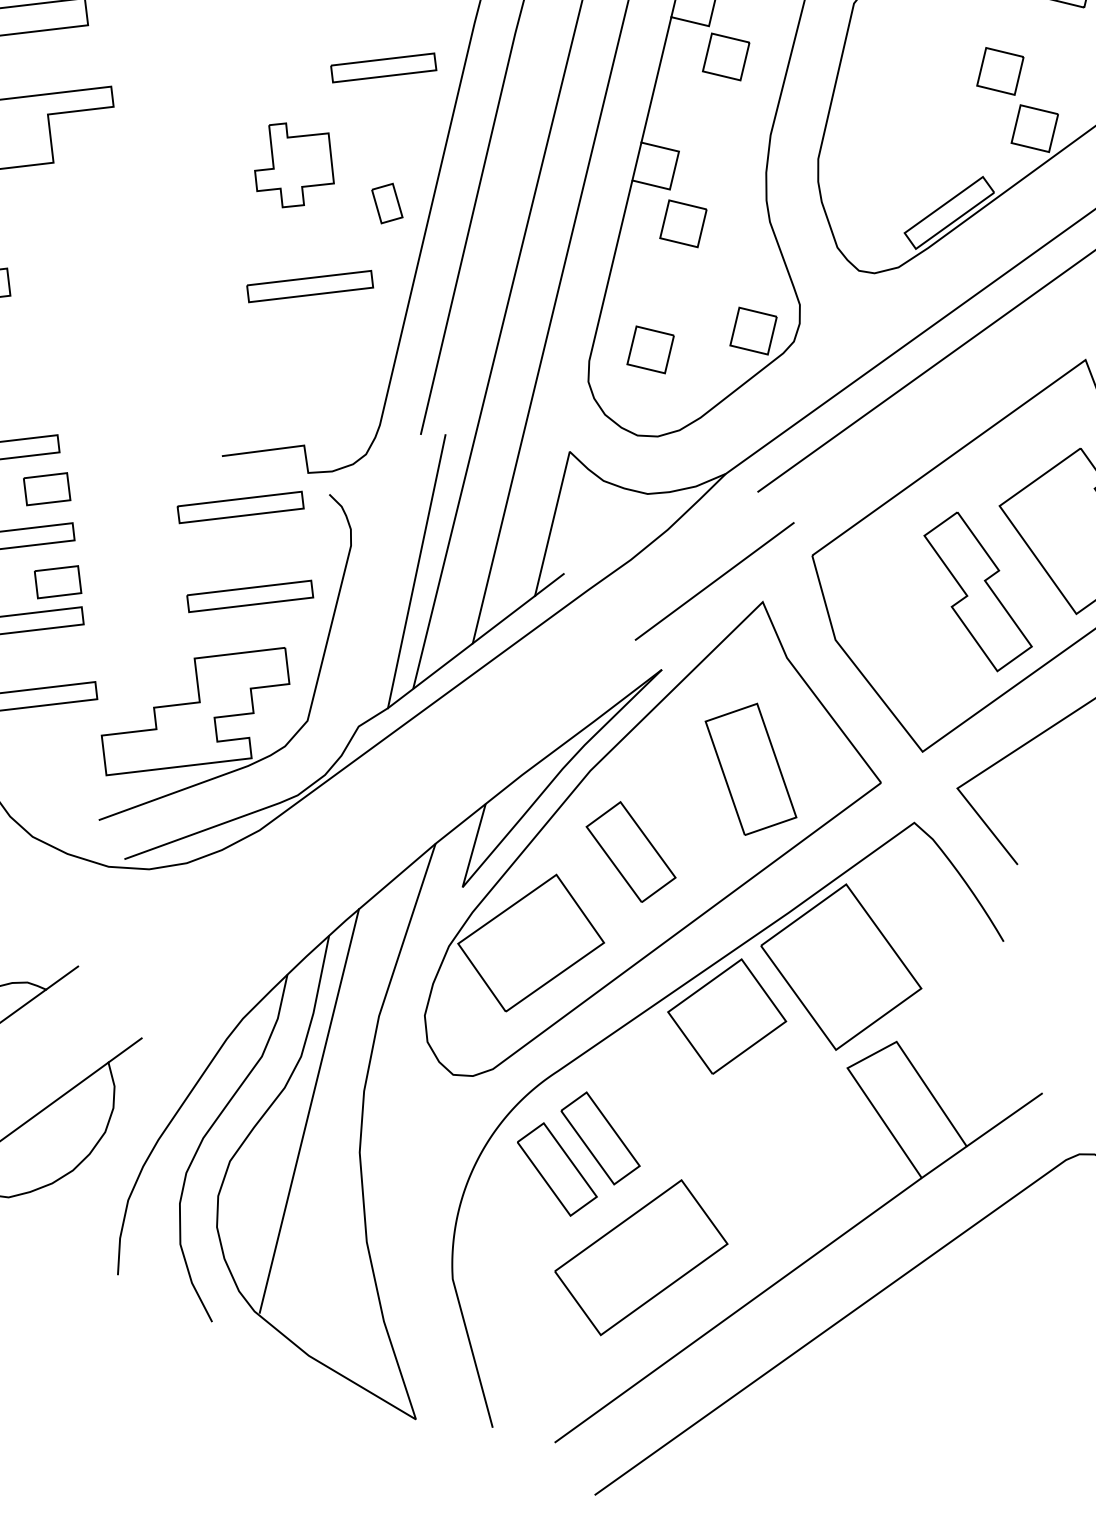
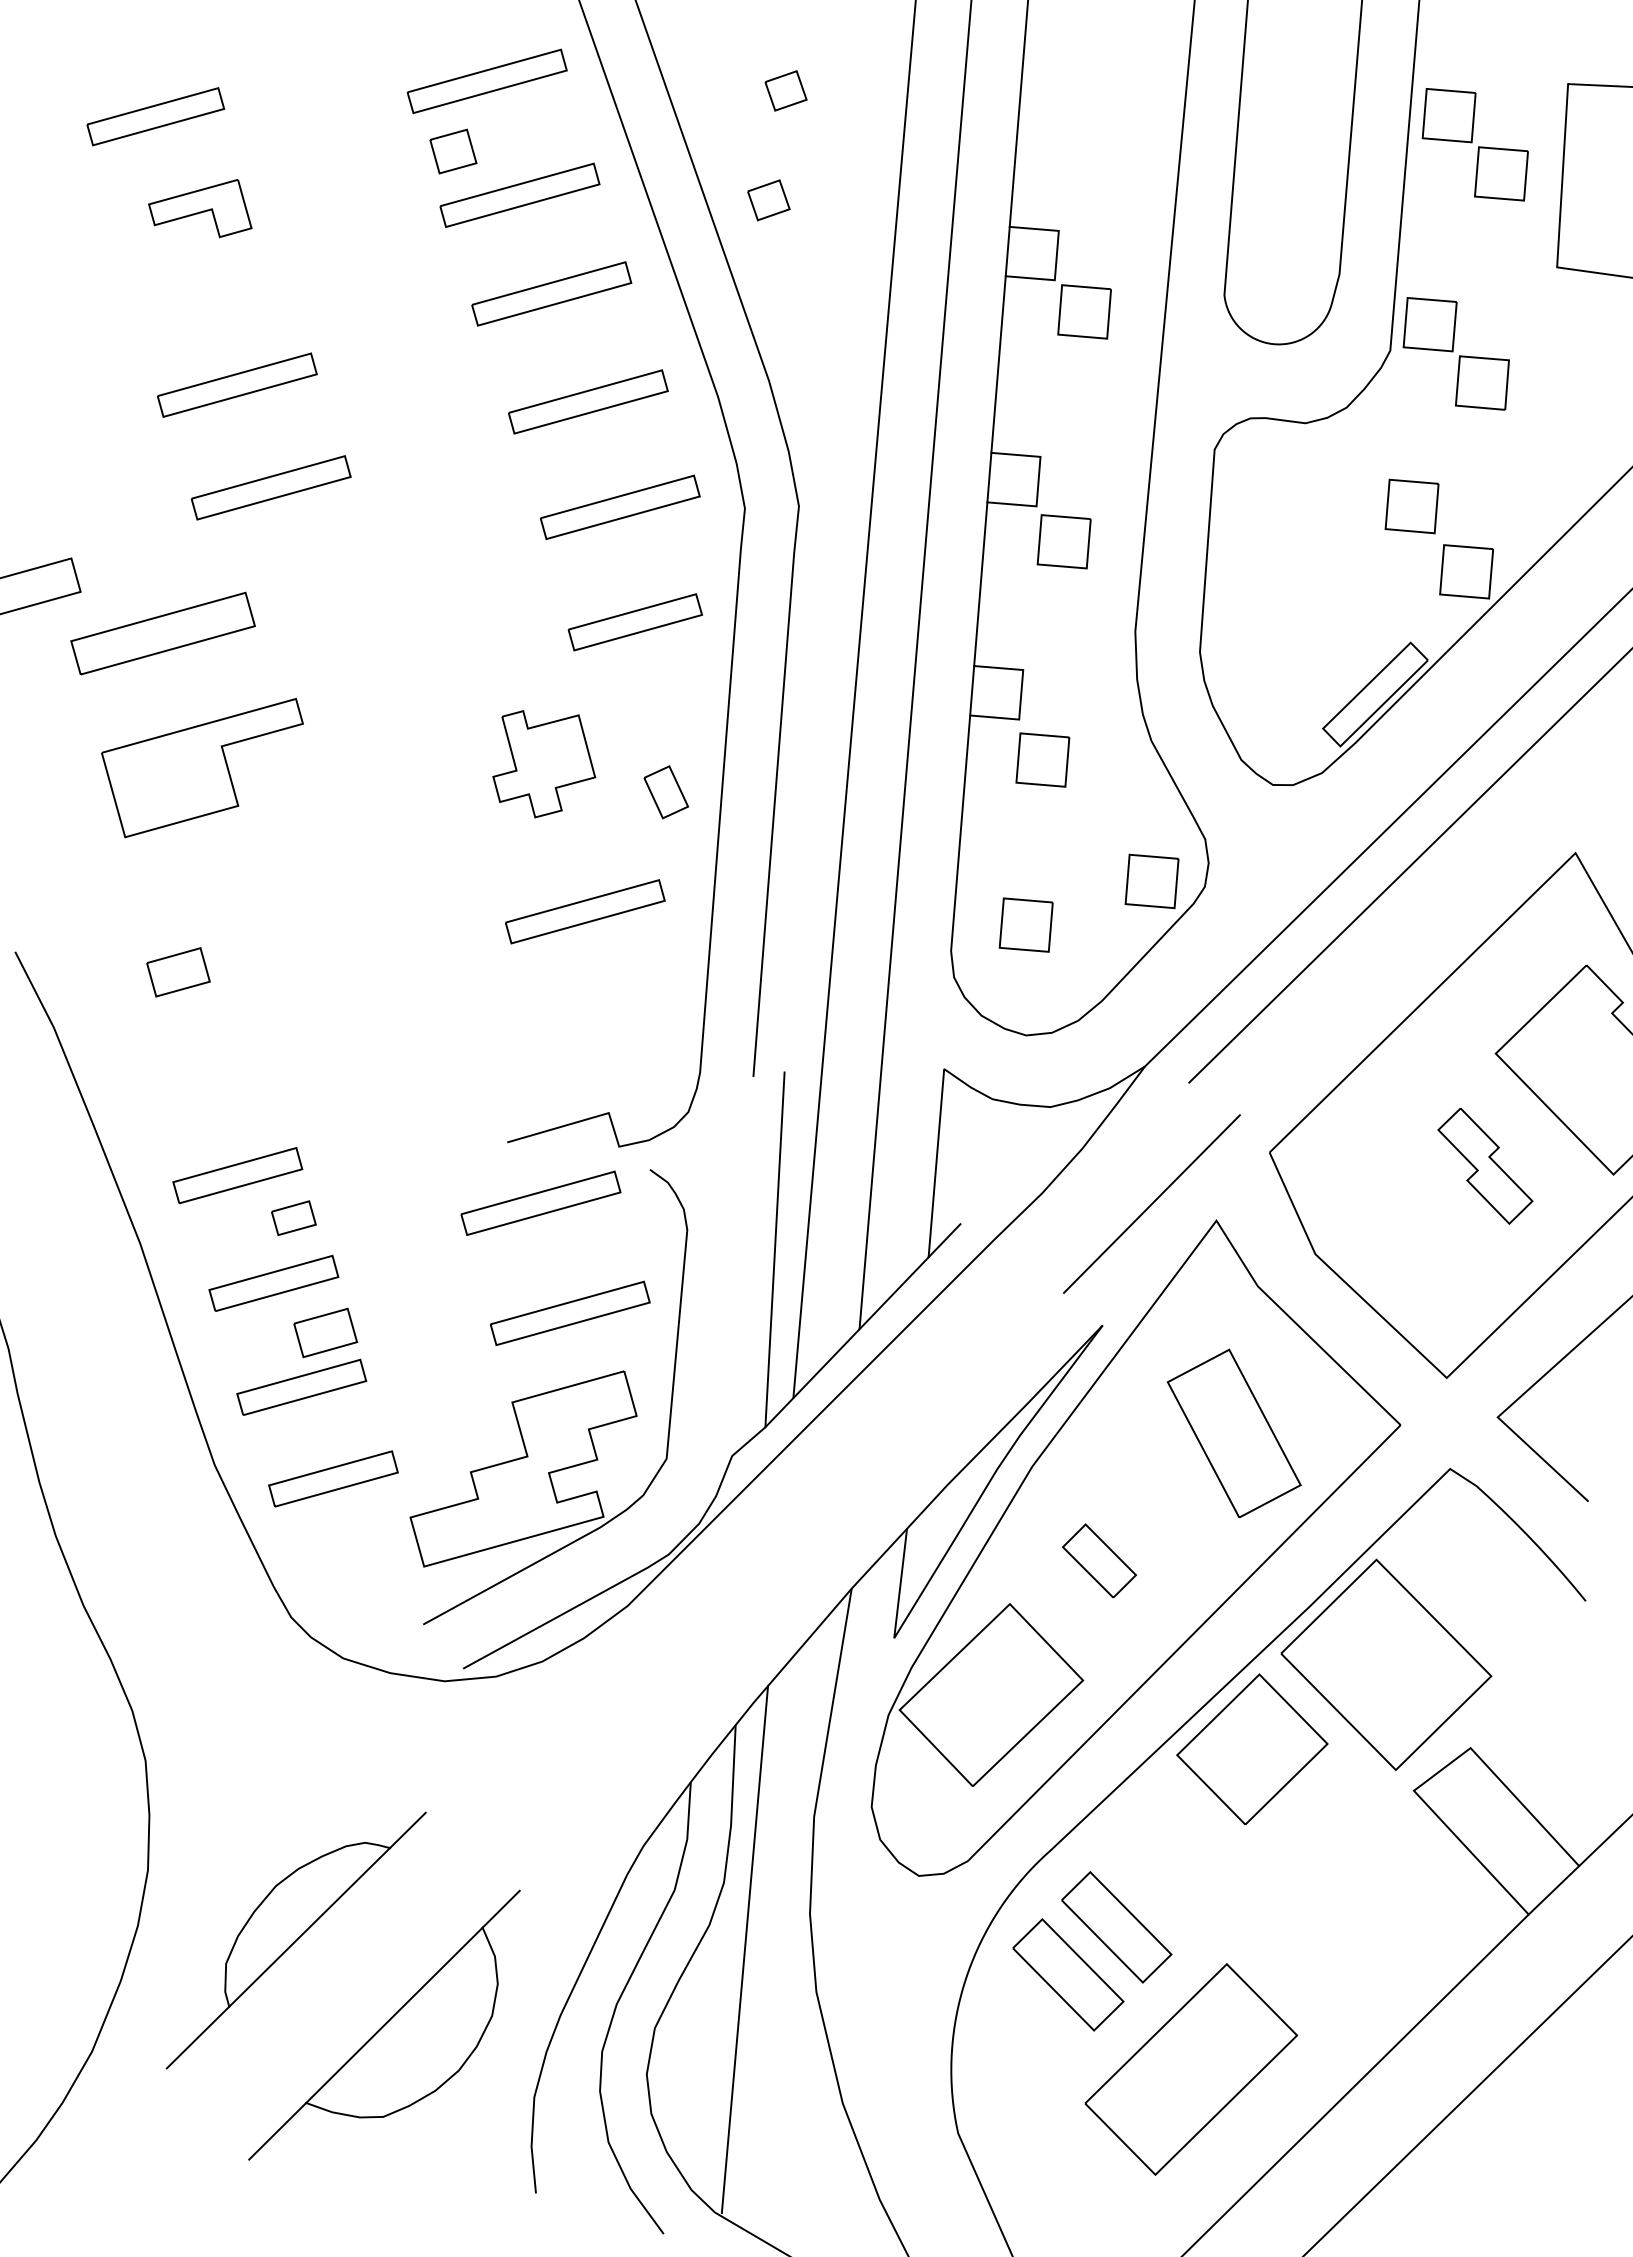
part: (46, 489) -> (293, 1218), size x0.7
part: (978, 592) -> (1485, 1166), size x0.6
part: (631, 851) -> (1099, 1560), size x0.6

